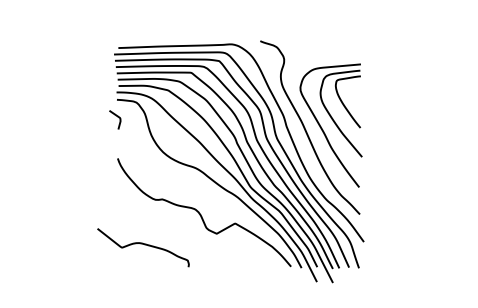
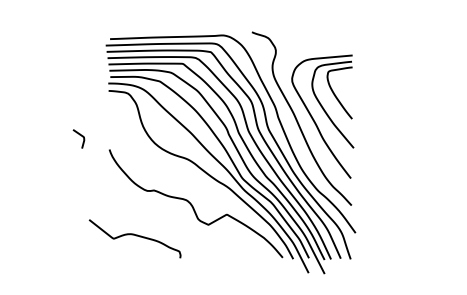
curve: (117, 117) -> (81, 136), moved

